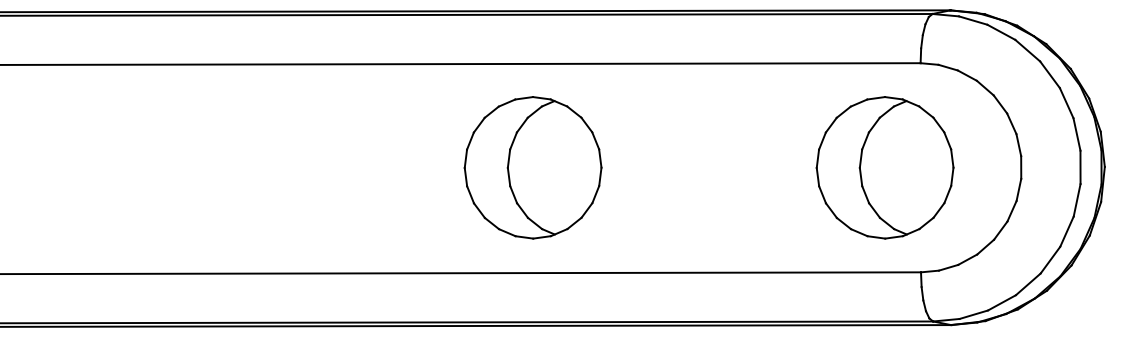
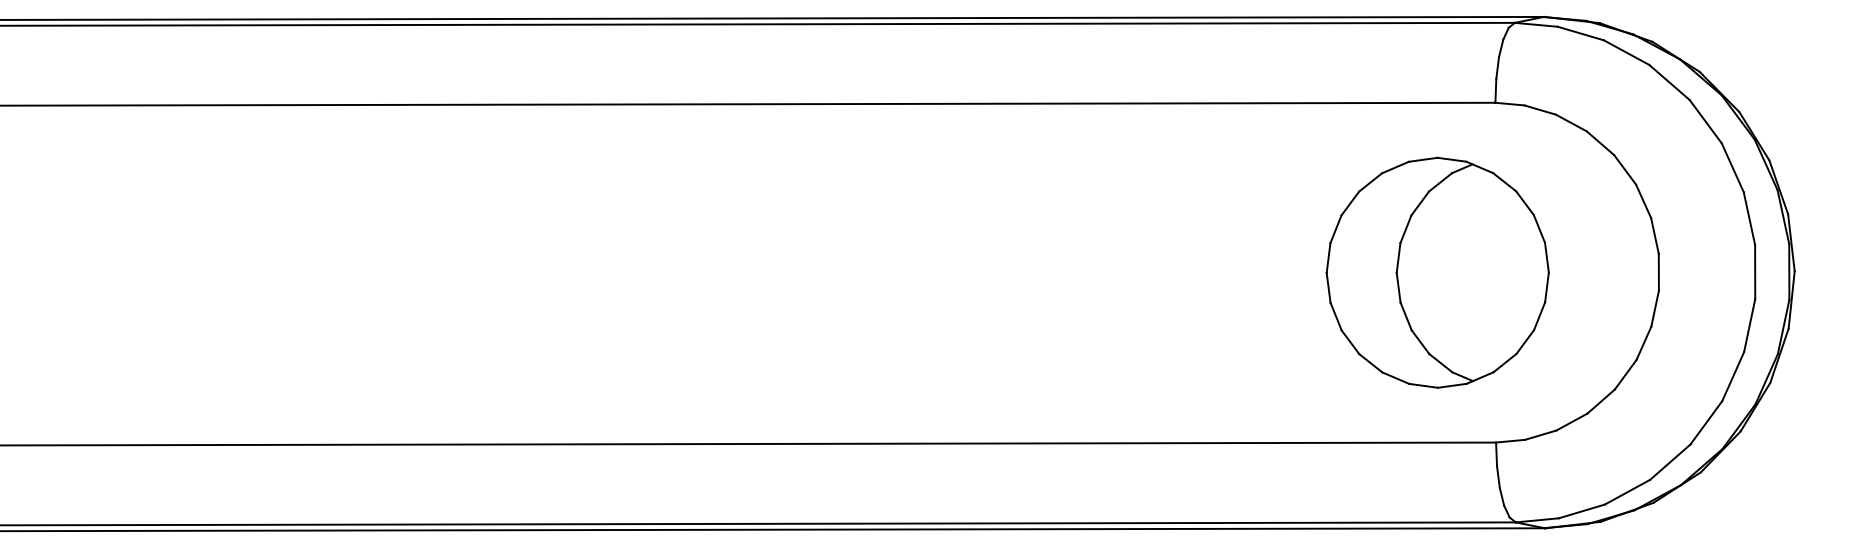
part: (532, 167) -> (864, 272), removed

